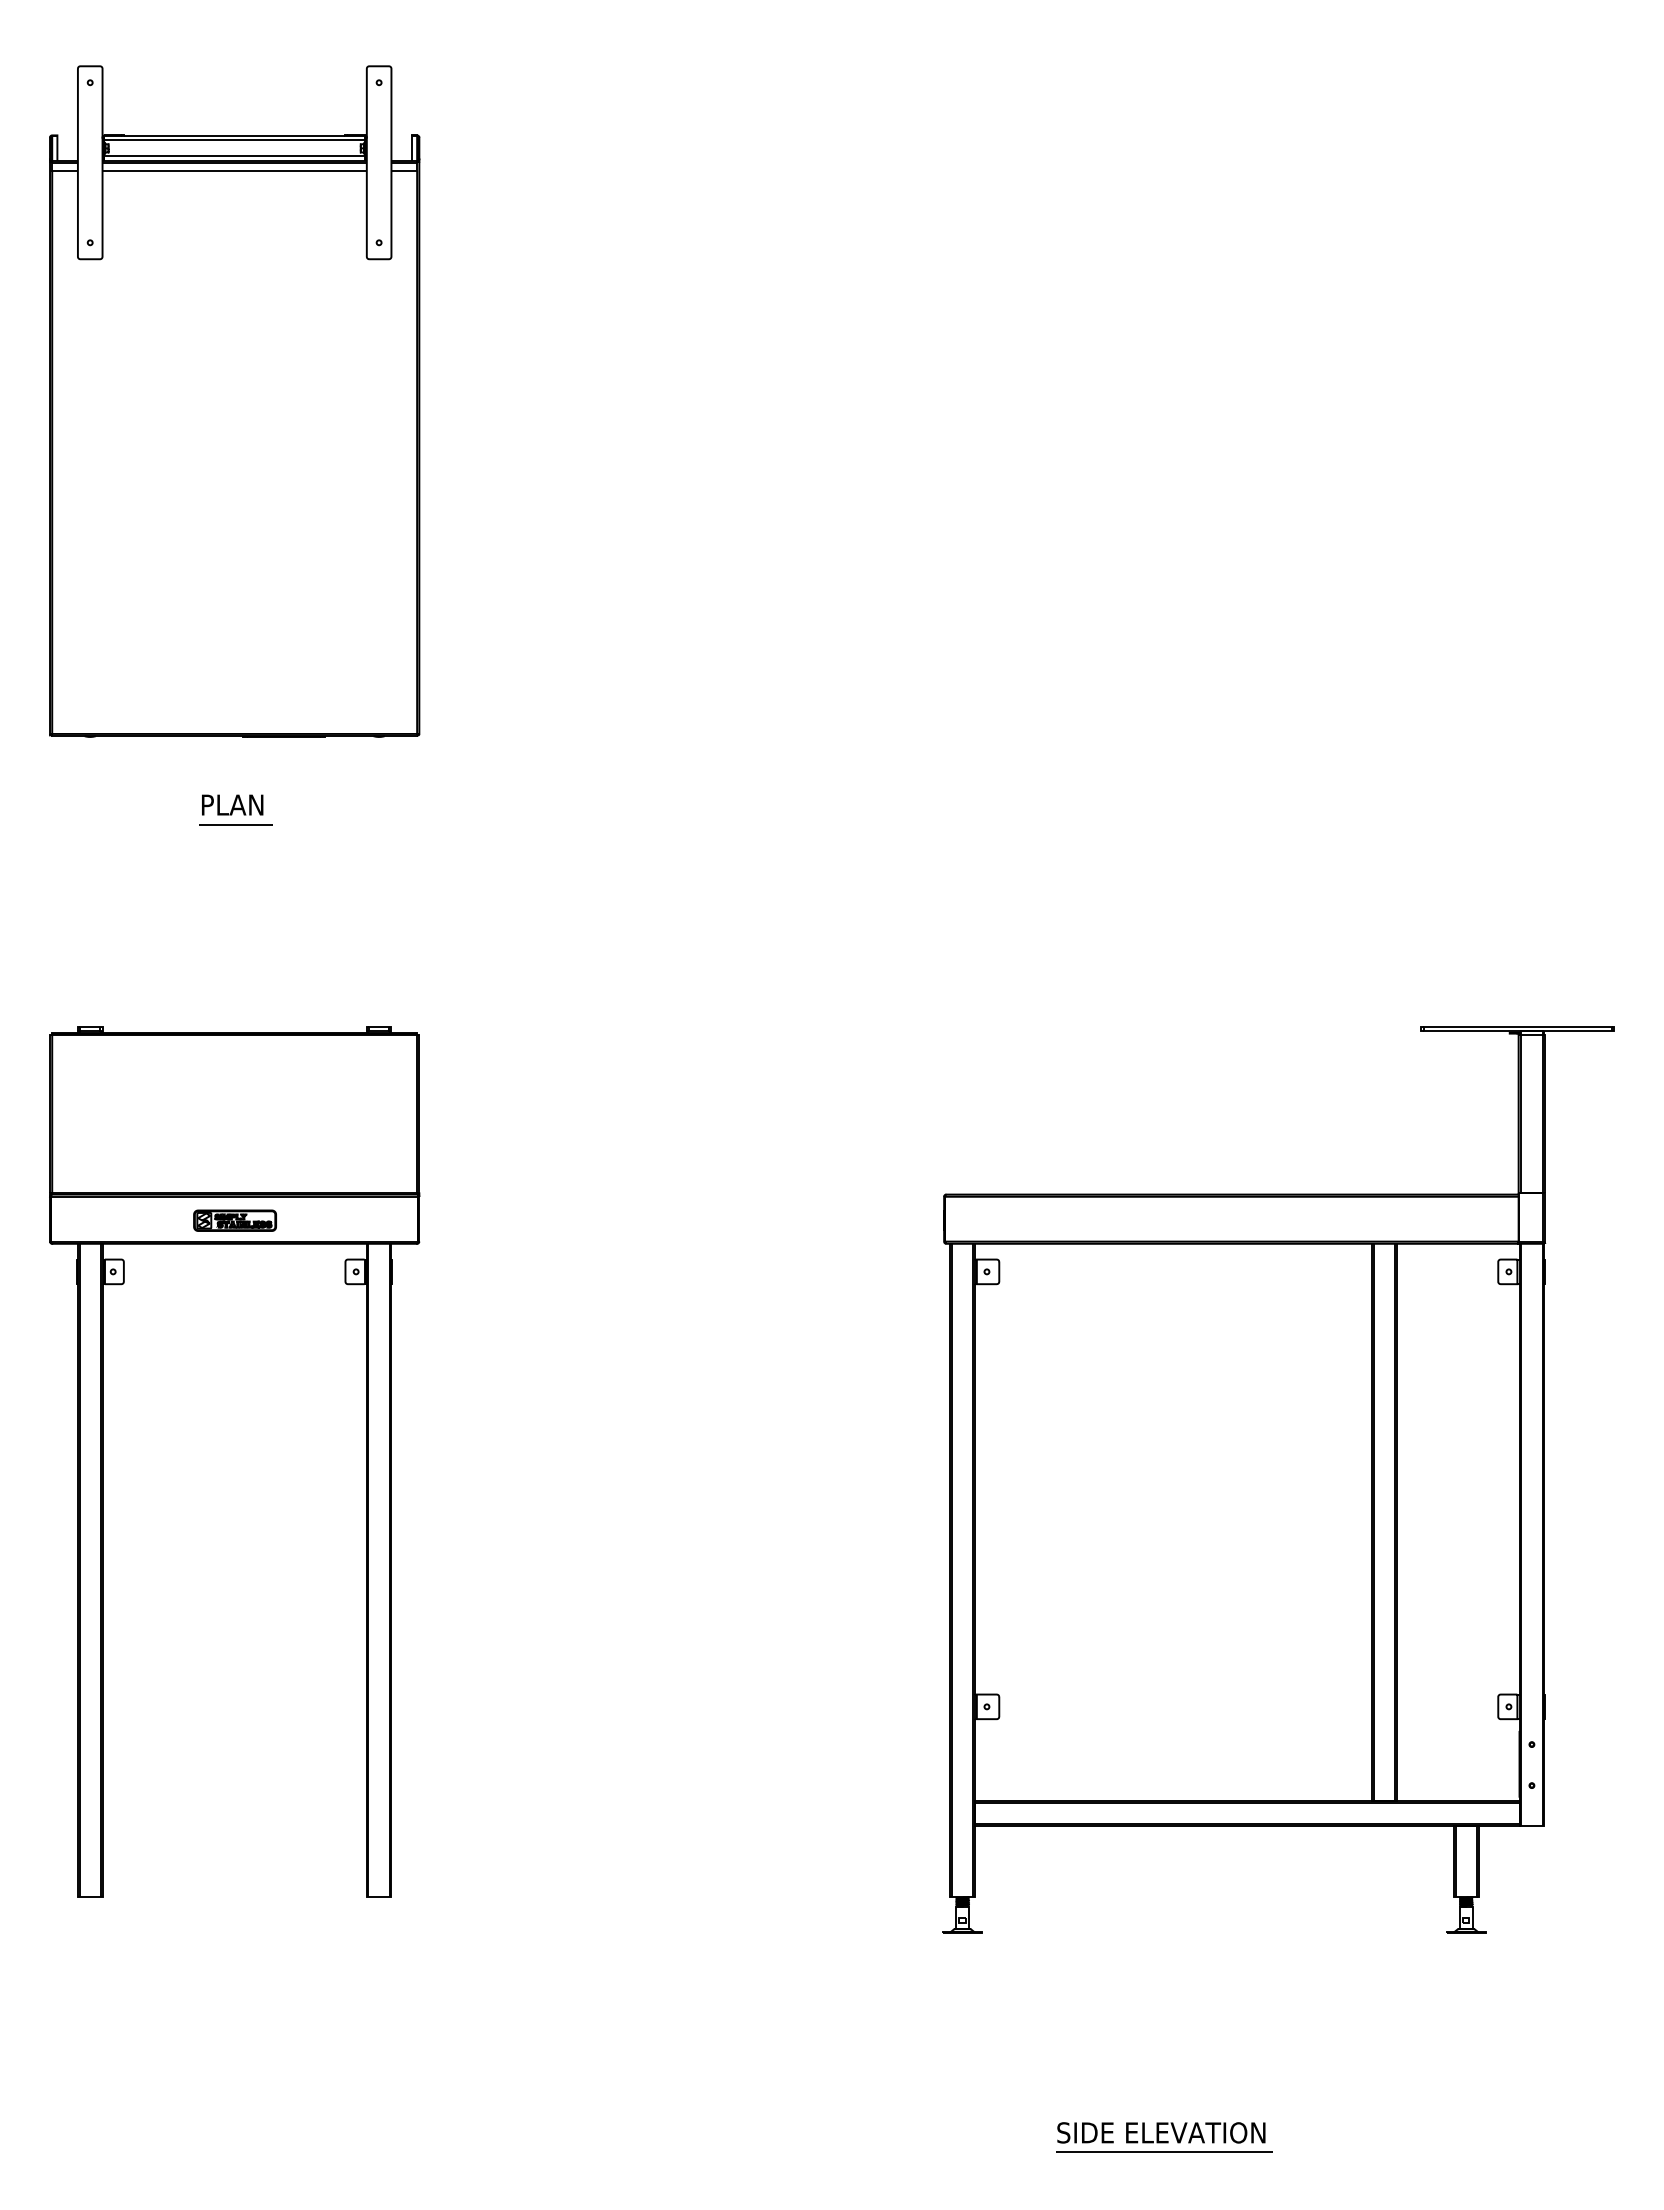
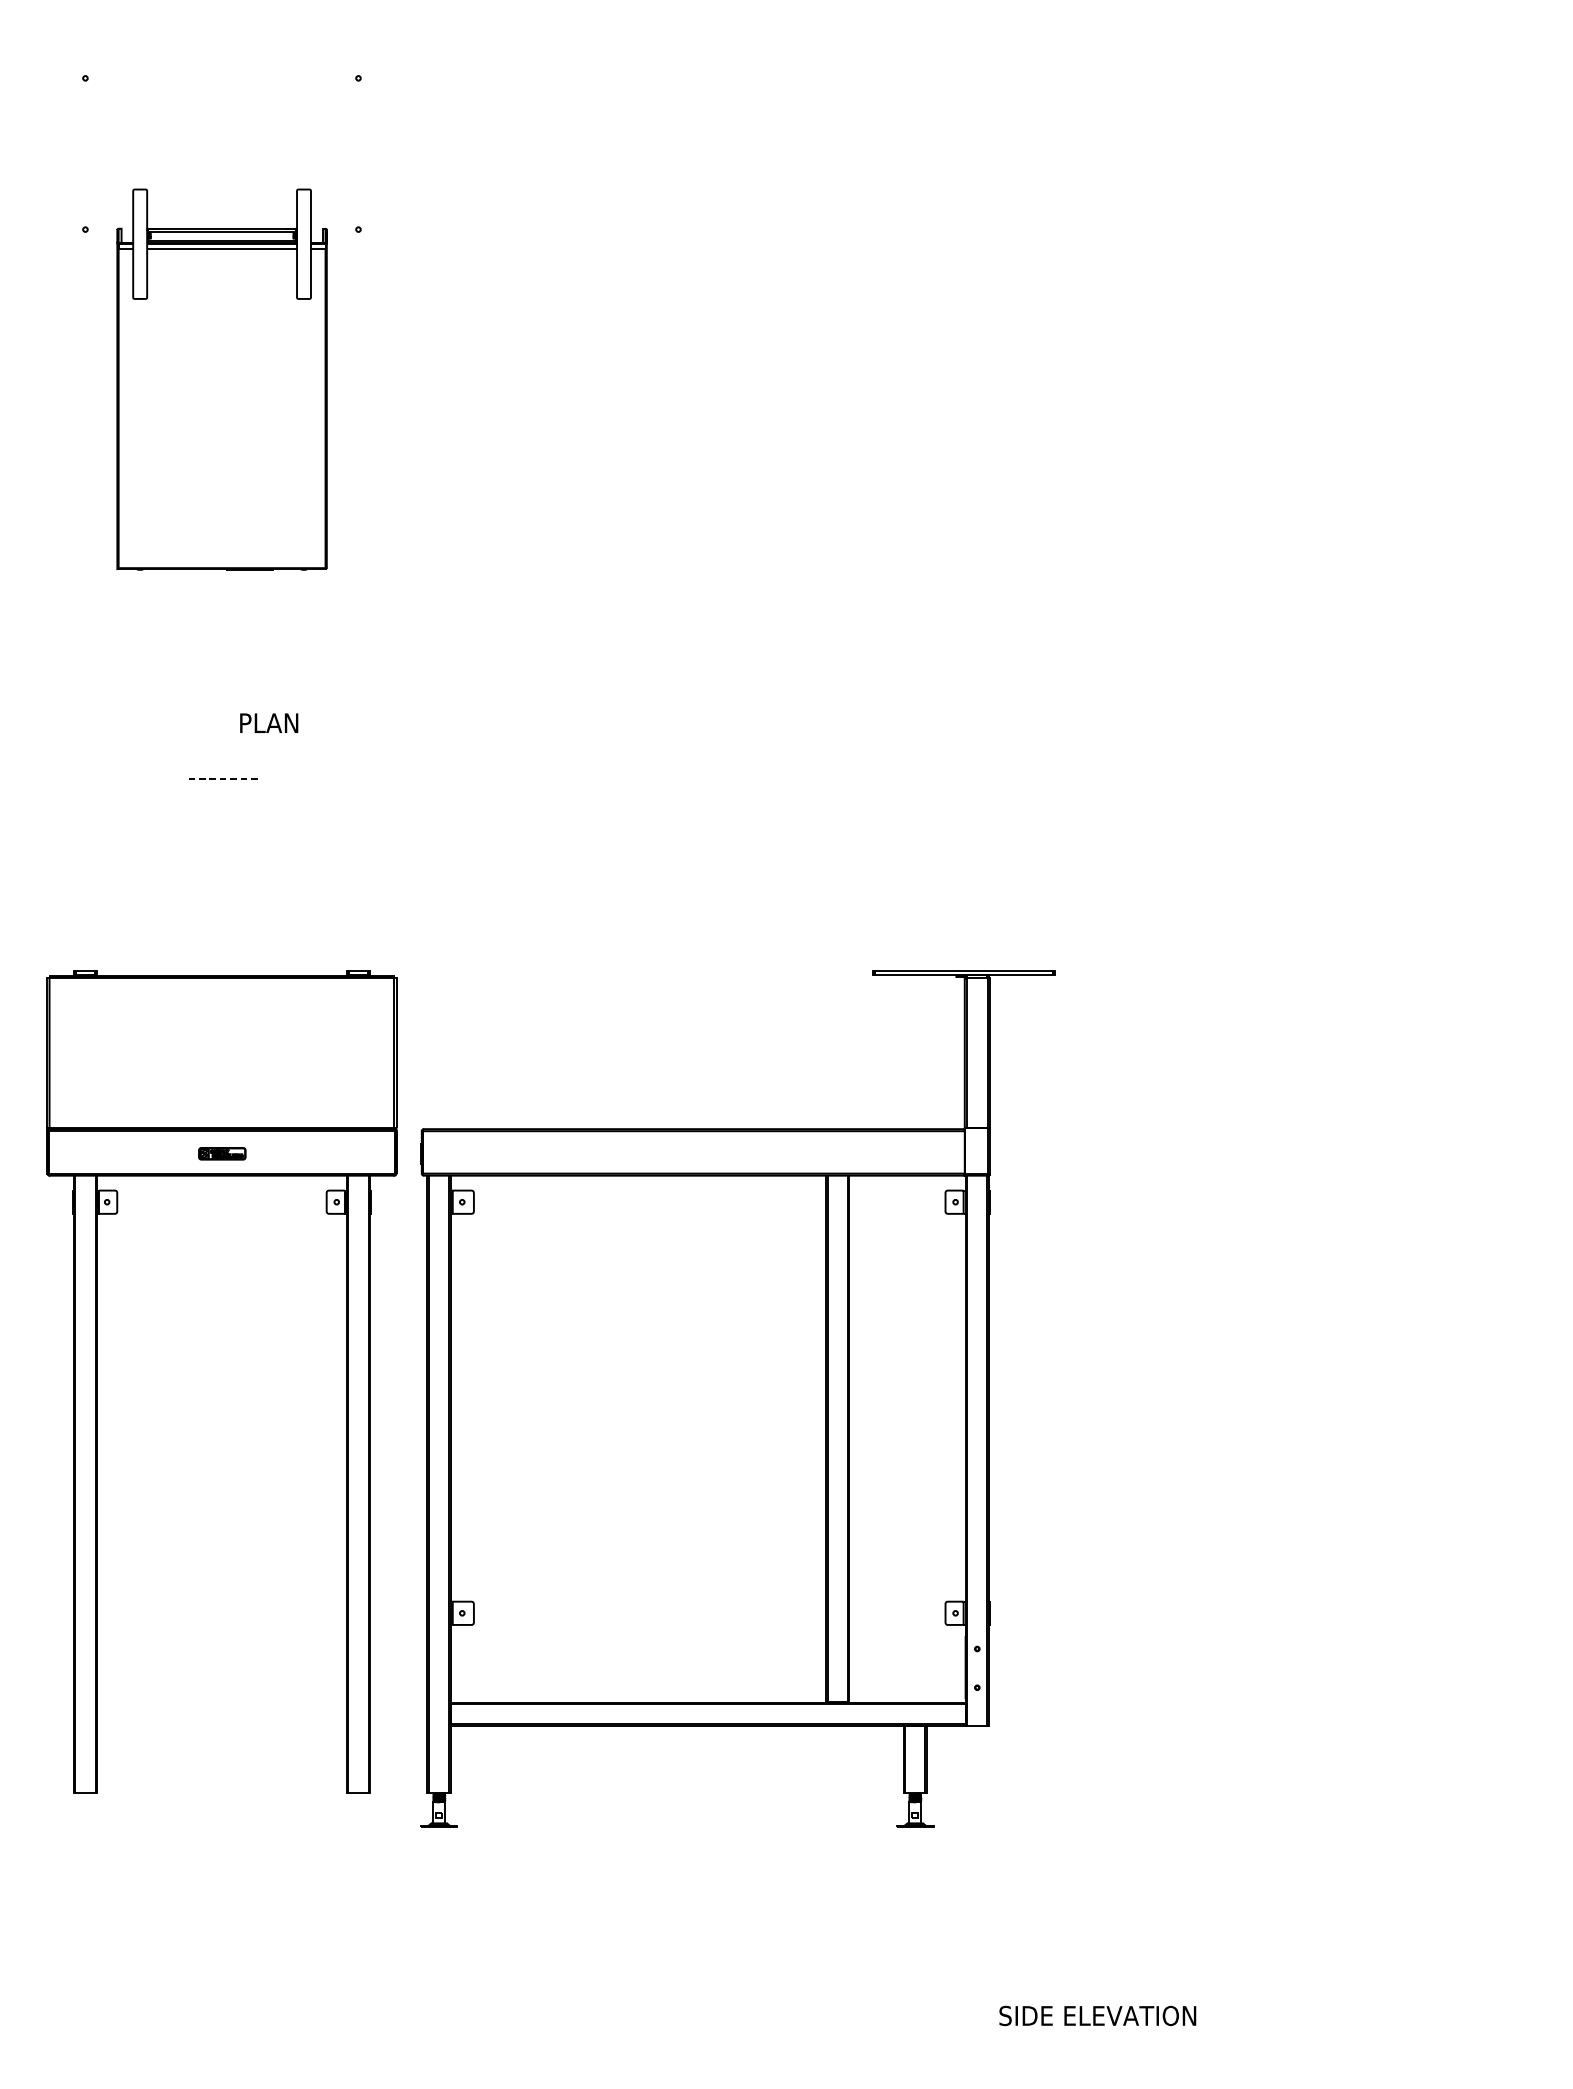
part: (234, 401) -> (221, 379), size x0.6
text: (232, 804) -> (269, 722), moved
line: (236, 824) -> (223, 779), solid -> dashed
part: (234, 1220) -> (221, 1153), size x0.6
part: (1278, 1479) -> (737, 1398), moved
line: (1164, 2151) -> (1100, 2033), removed

